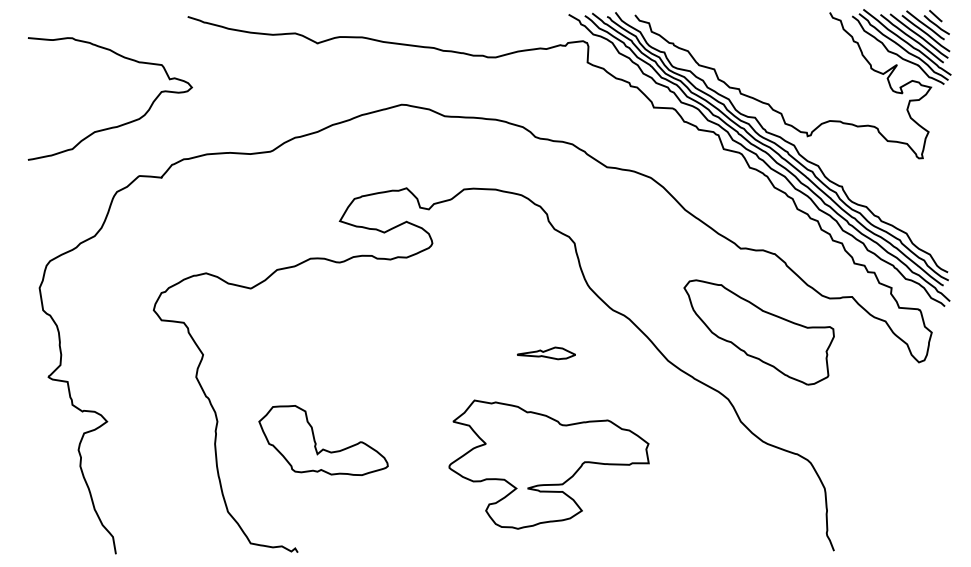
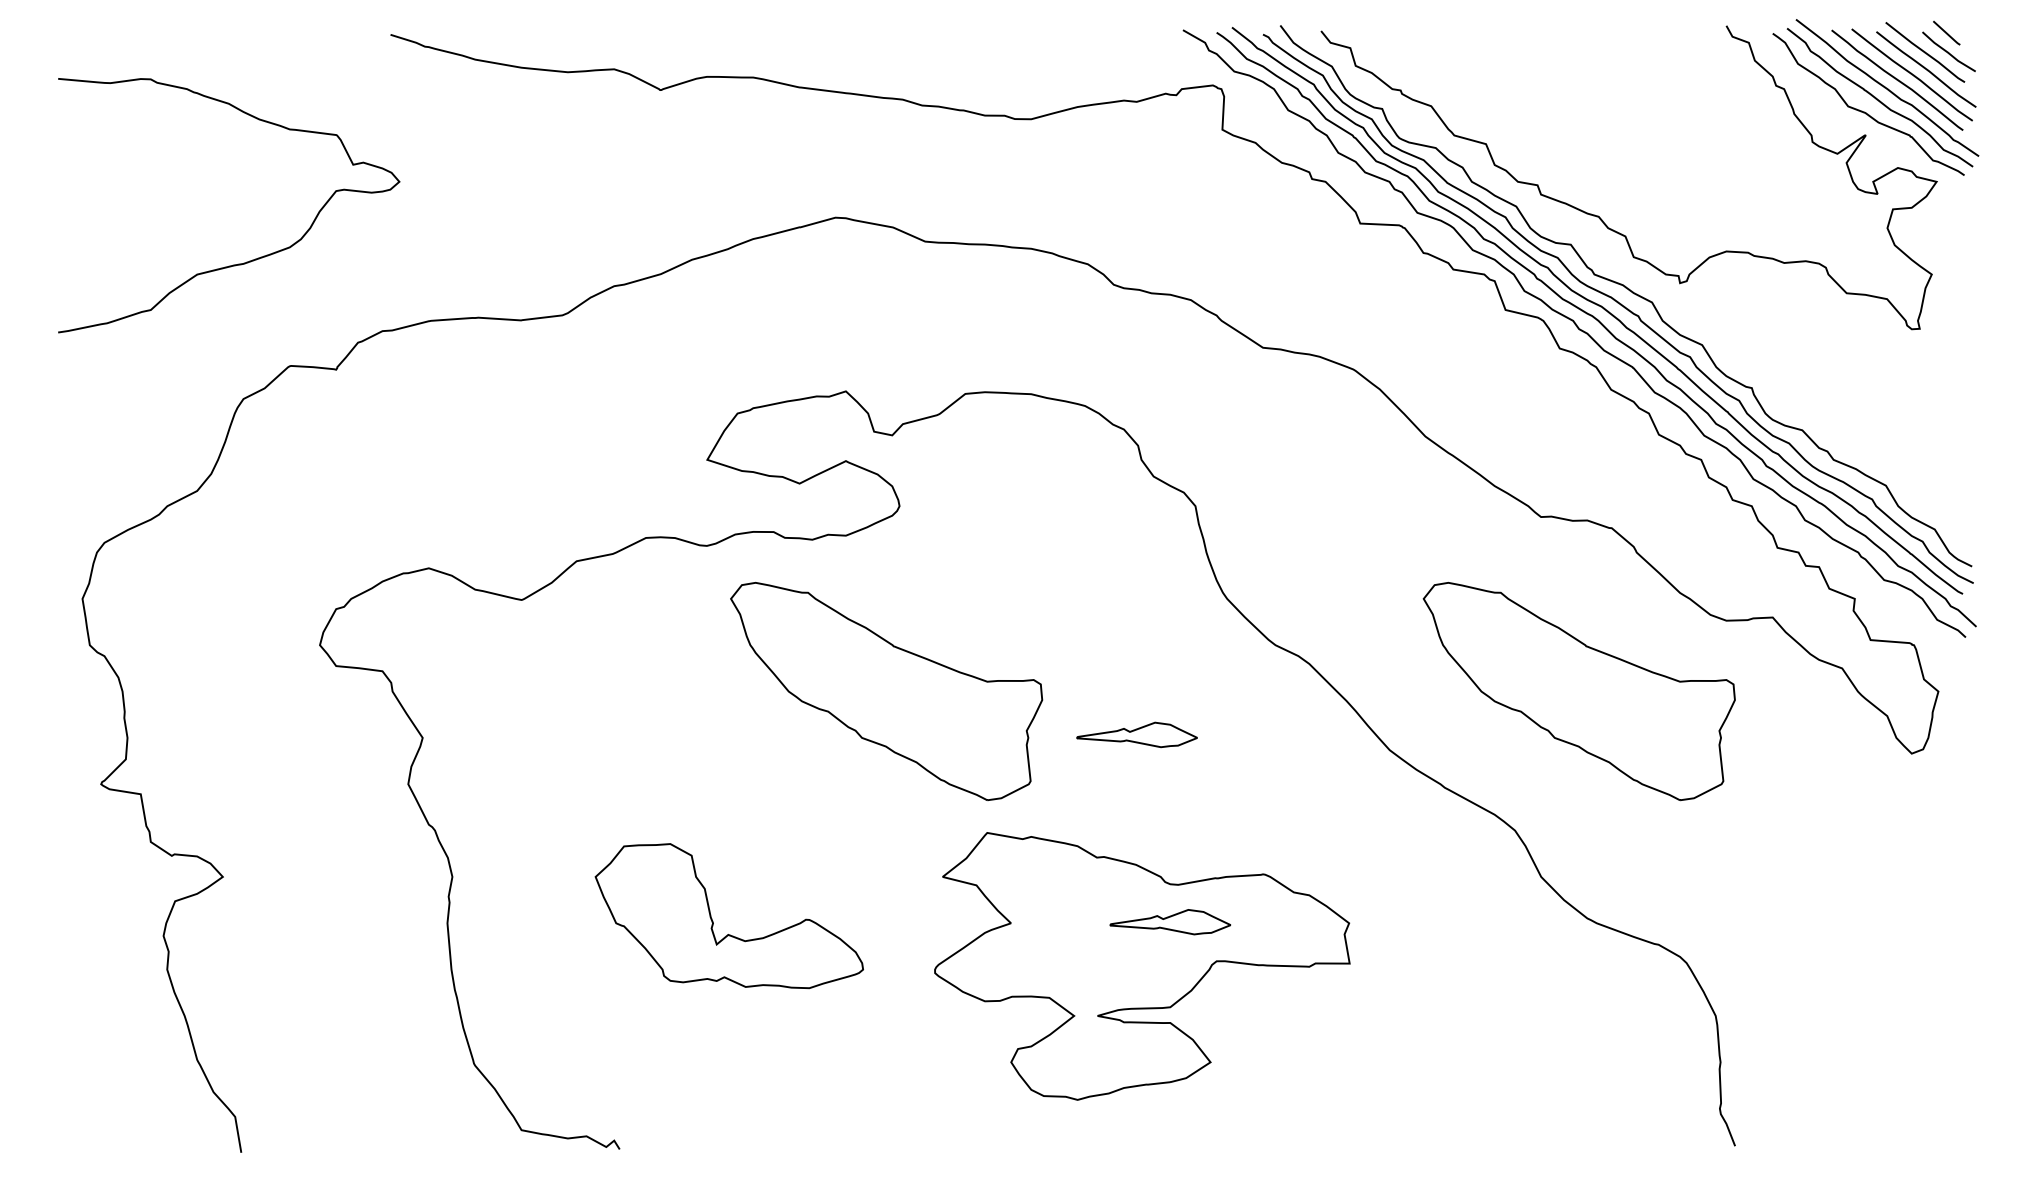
part: (425, 332) -> (885, 691), added
part: (316, 442) -> (714, 920), moved
part: (562, 443) -> (1170, 922), added

